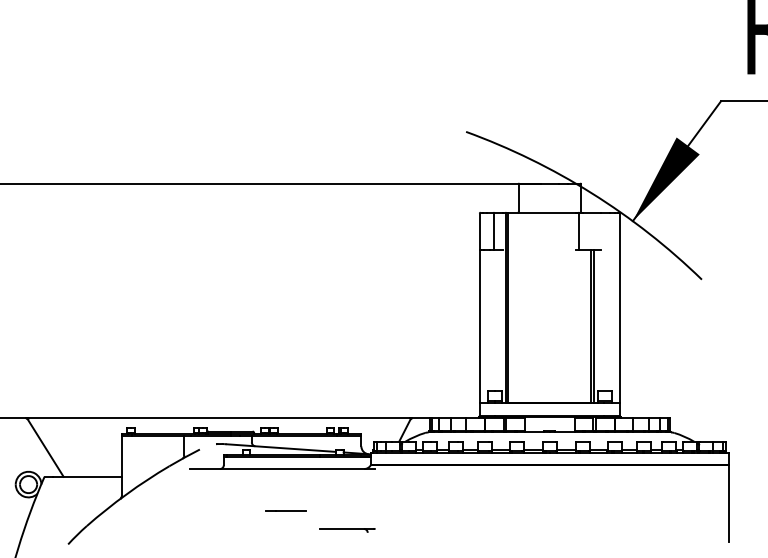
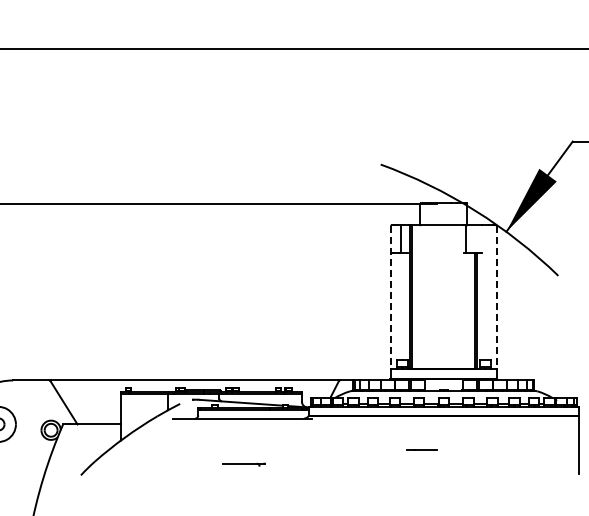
line: (480, 308) -> (391, 297), solid -> dashed
line: (619, 308) -> (496, 297), solid -> dashed
line: (285, 510) -> (421, 449), moved
part: (346, 530) -> (243, 464), moved

